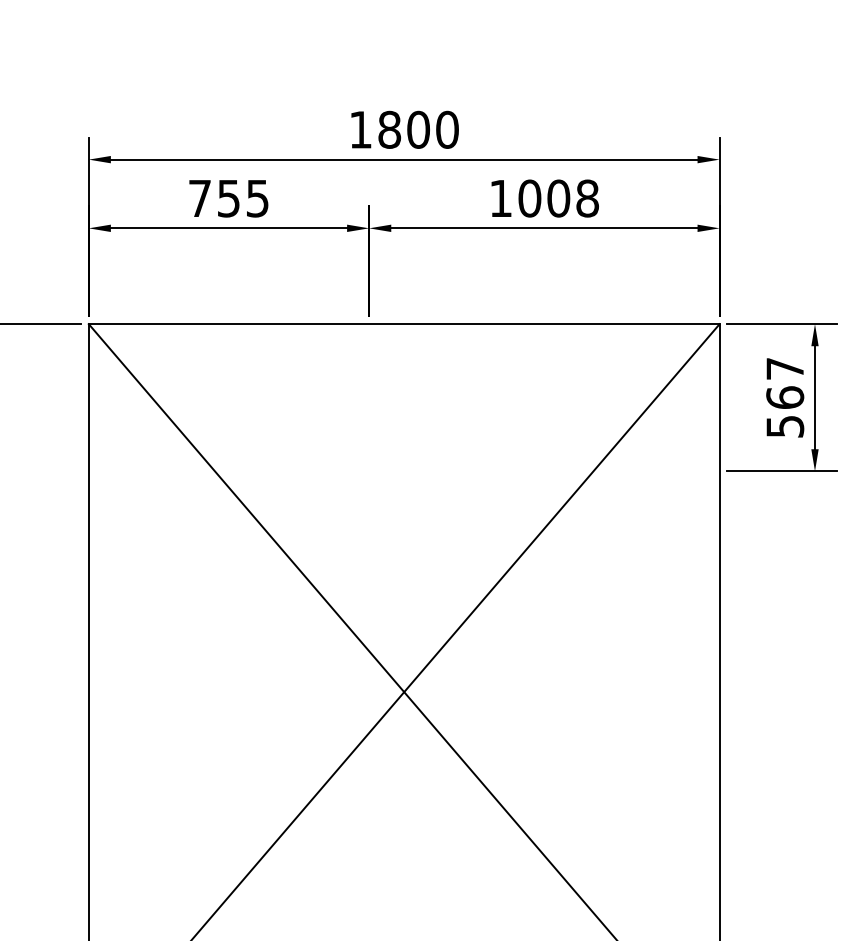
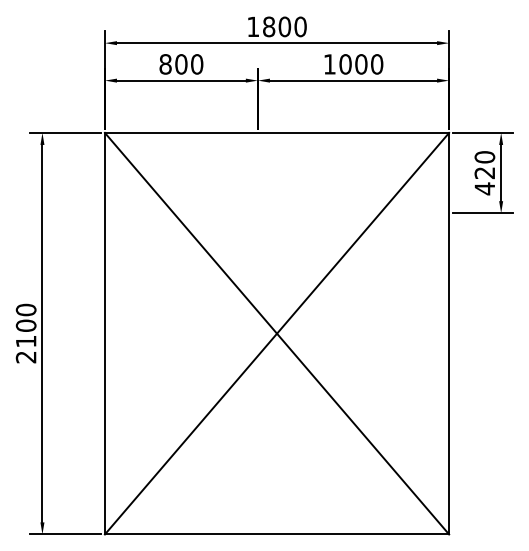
text: (229, 198) -> (181, 64), 755 -> 800
text: (588, 198) -> (377, 64), 1008 -> 1000
text: (784, 398) -> (484, 173), 567 -> 420

